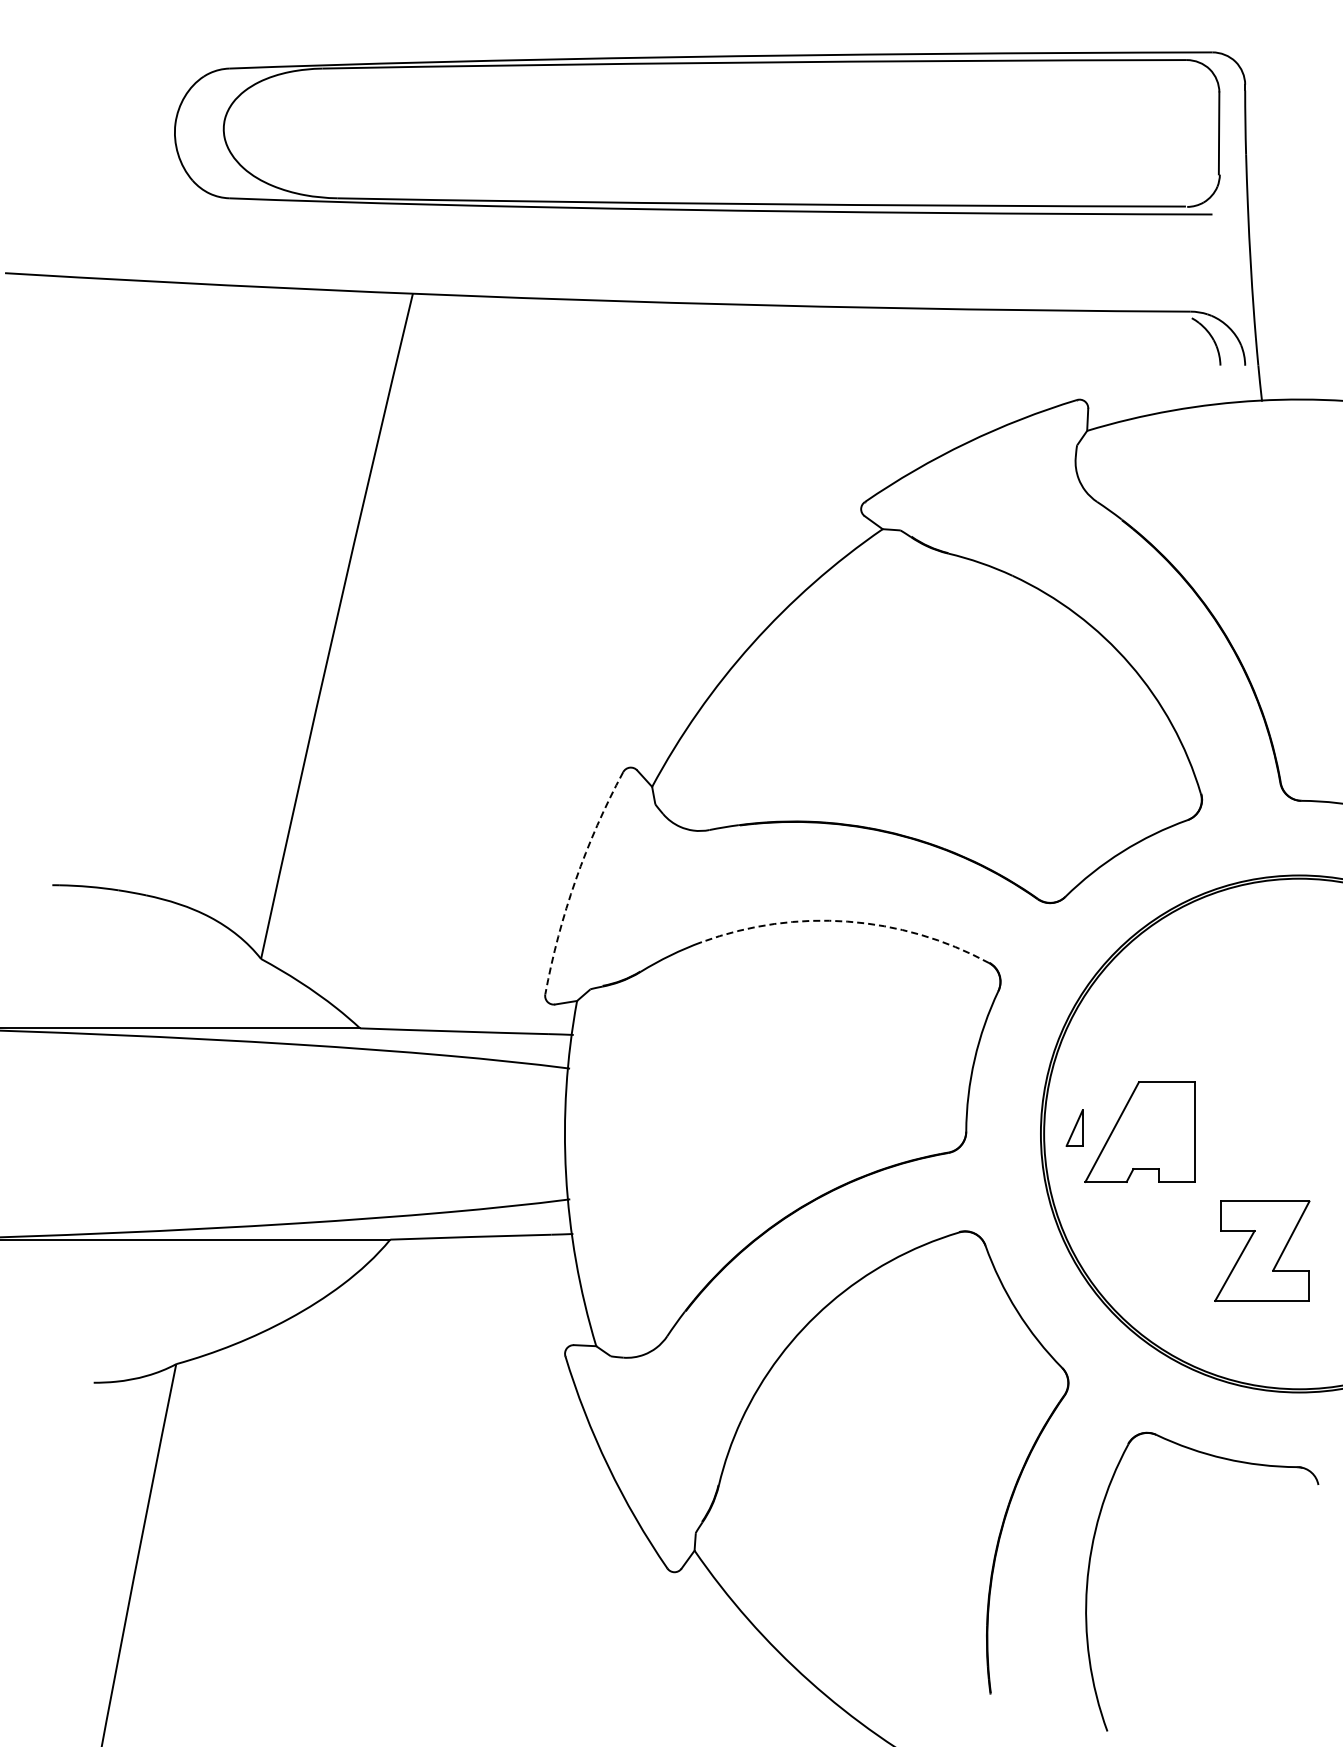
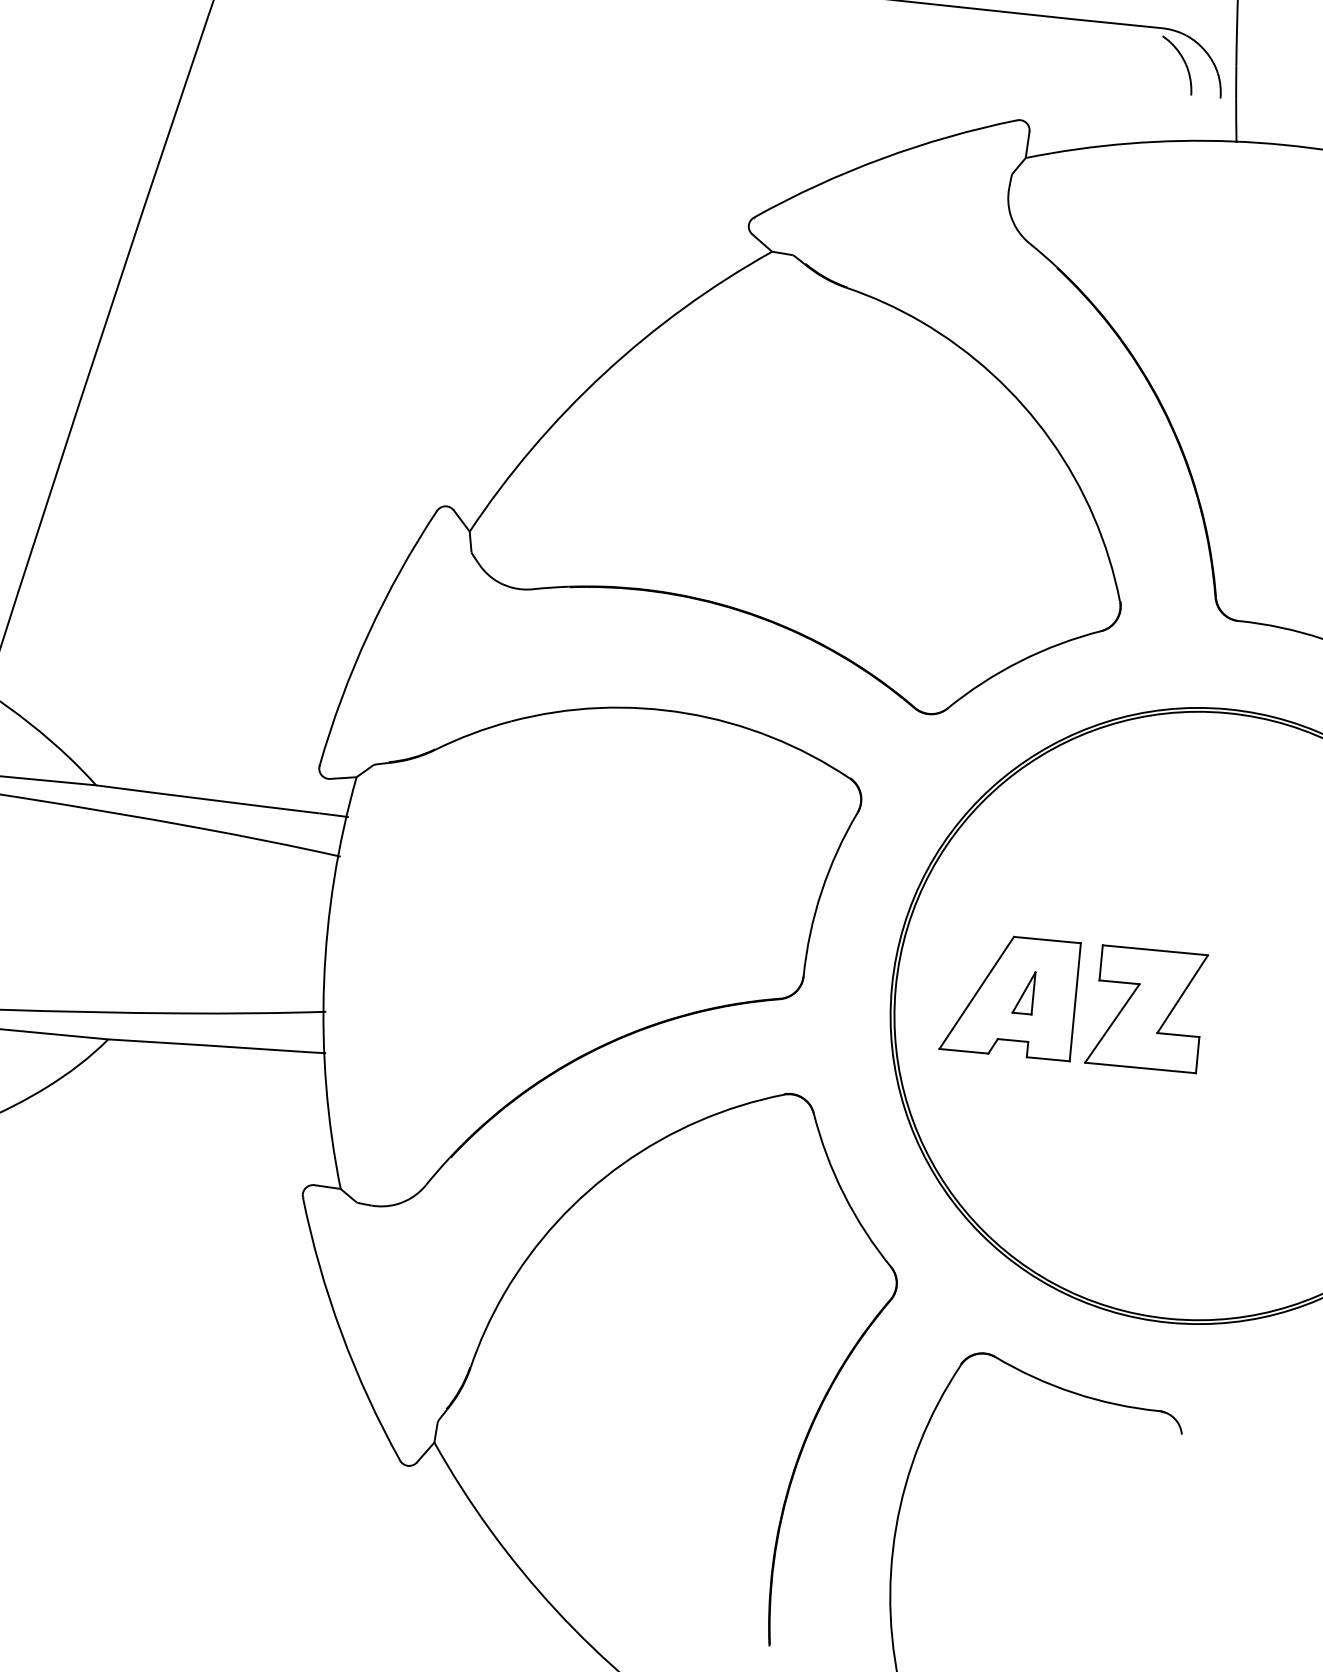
arc: (575, 880) -> (368, 634), dashed -> solid
arc: (847, 921) -> (686, 713), dashed -> solid
part: (1074, 1127) -> (1023, 991), moved
part: (1262, 1250) -> (1146, 1008), moved

